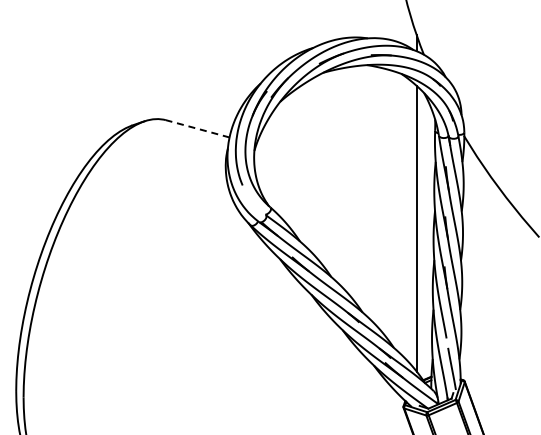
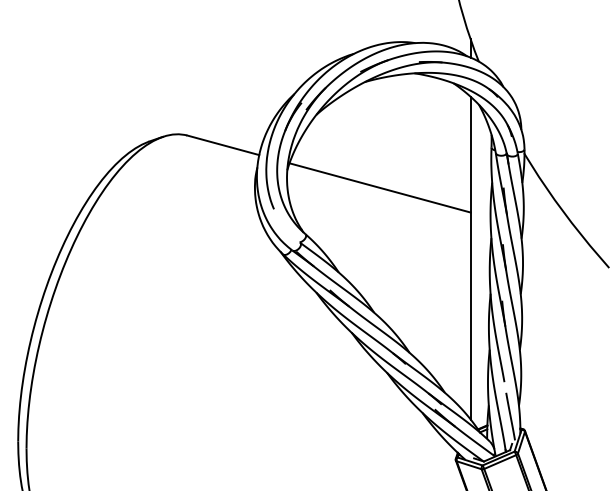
line: (197, 128) -> (223, 144), dashed -> solid
line: (336, 166) -> (380, 187), added

